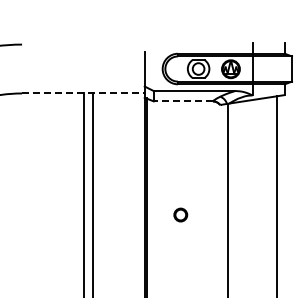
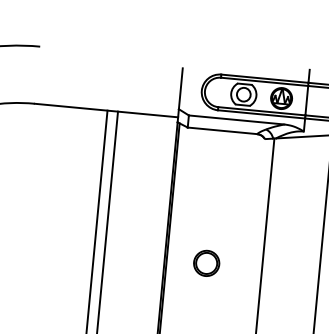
line: (83, 93) -> (106, 110), dashed -> solid
line: (183, 101) -> (222, 130), dashed -> solid
part: (180, 214) -> (206, 262), size x1.67

